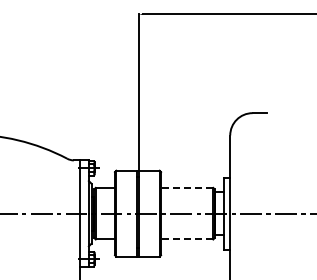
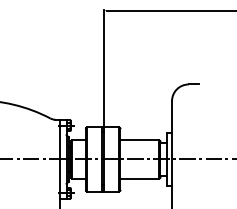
line: (186, 187) -> (139, 139), dashed -> solid
line: (186, 239) -> (139, 178), dashed -> solid

